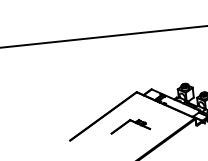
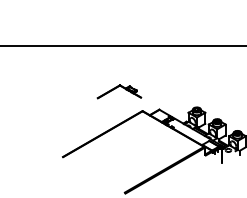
part: (130, 125) -> (119, 91), moved

